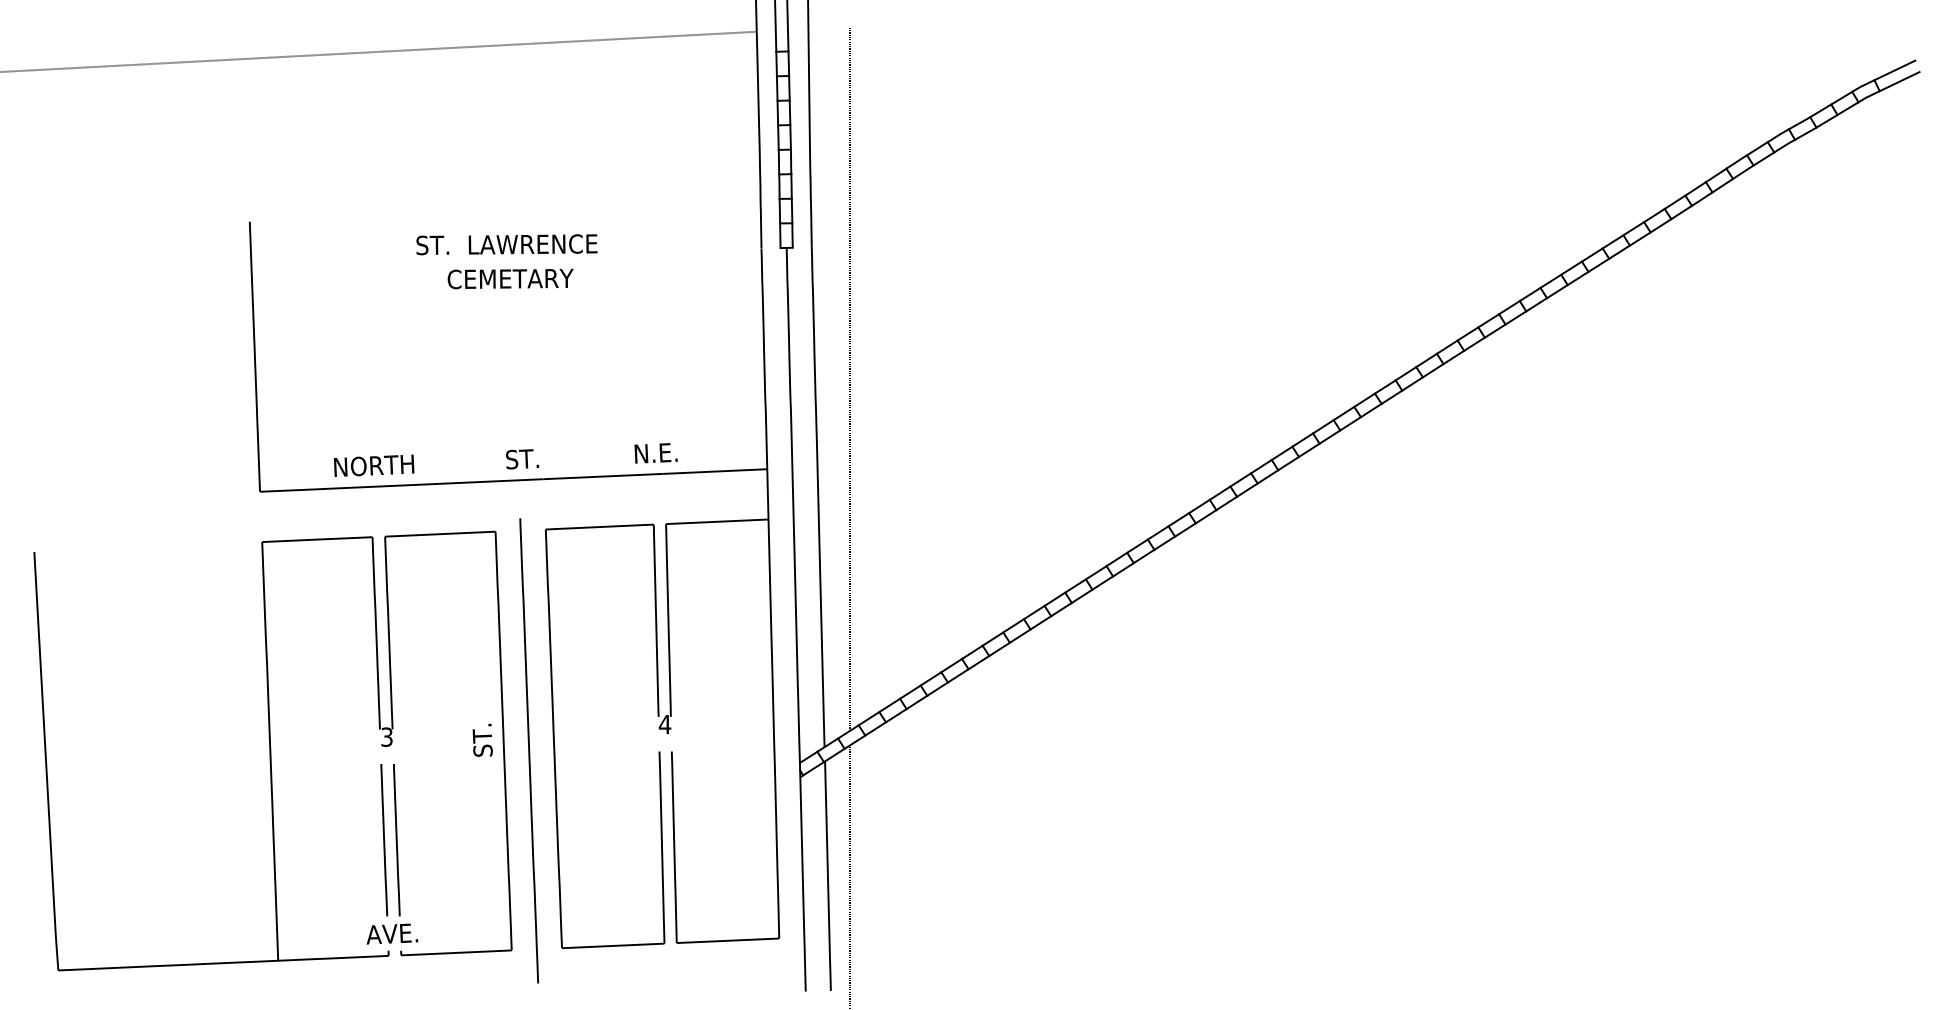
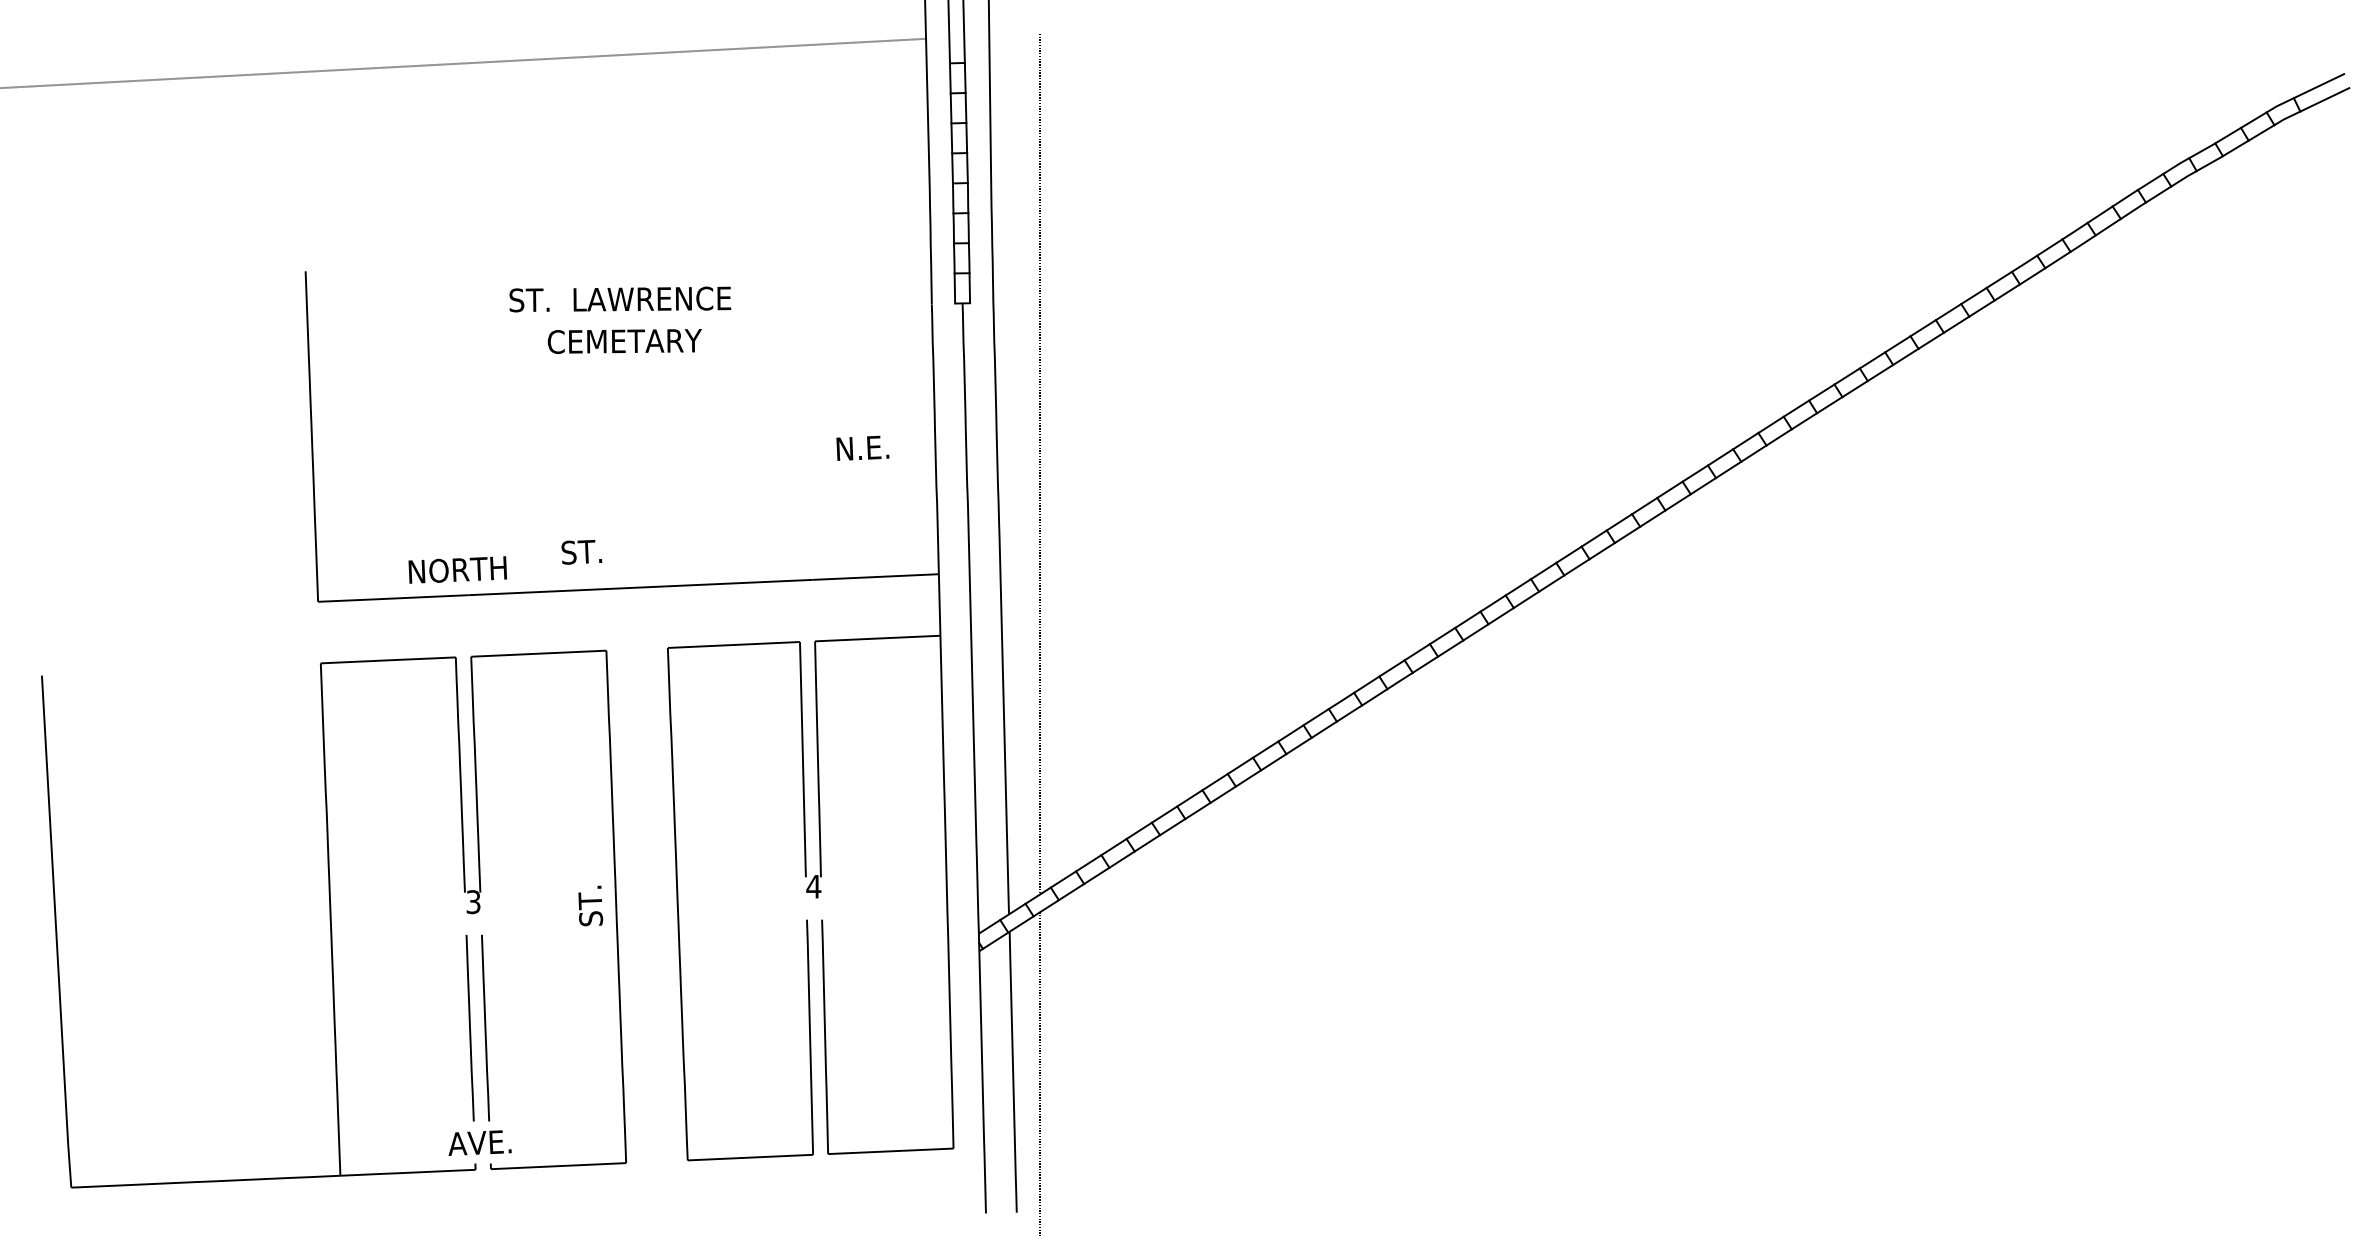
text: (655, 453) -> (862, 448), moved
text: (522, 459) -> (581, 552), moved
line: (528, 750) -> (646, 918), removed

